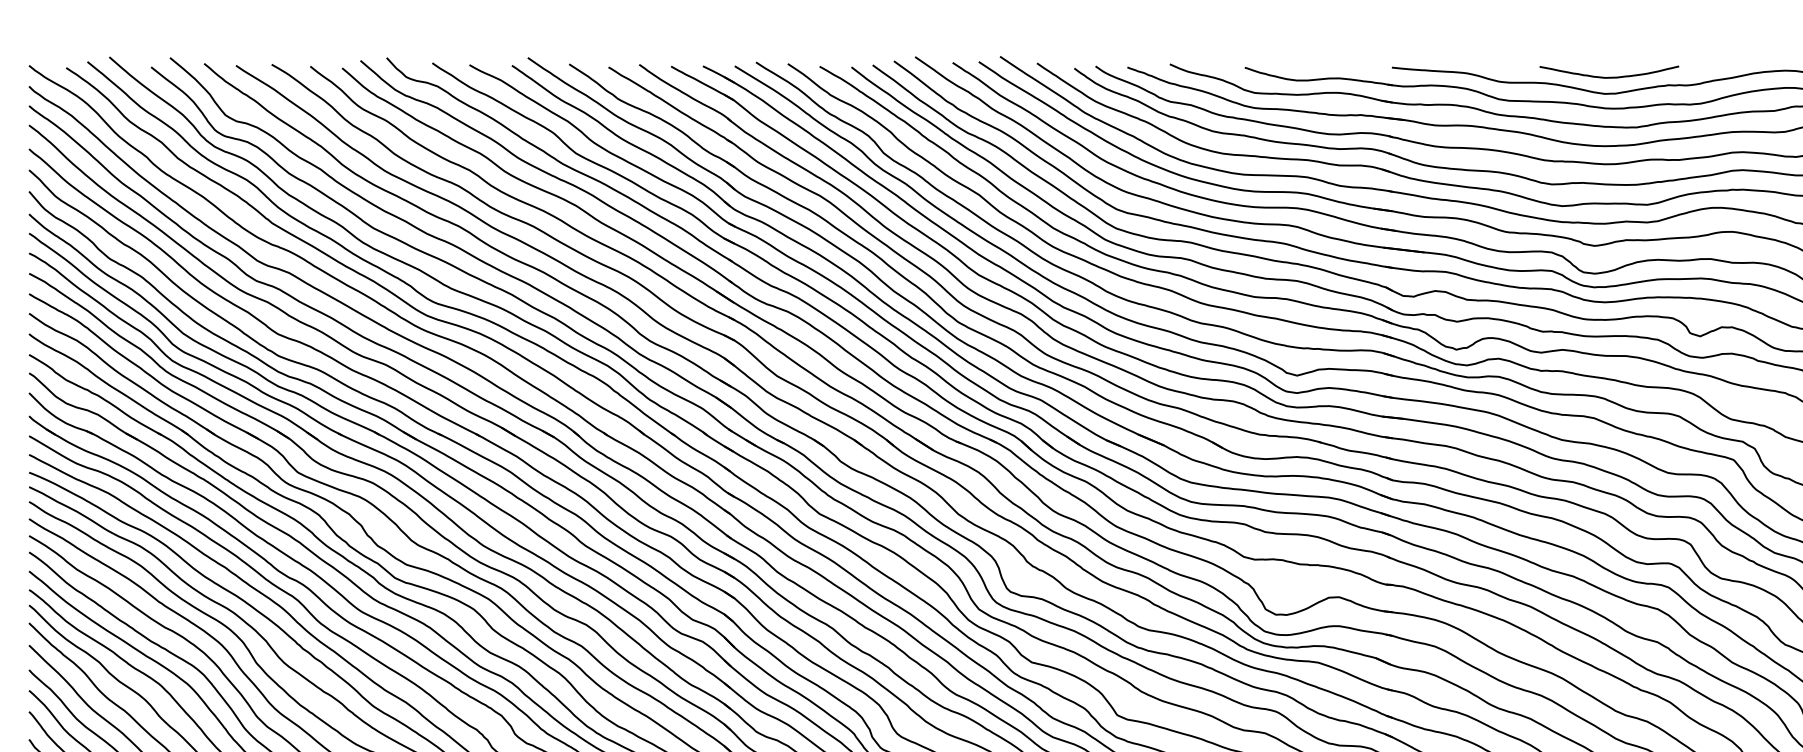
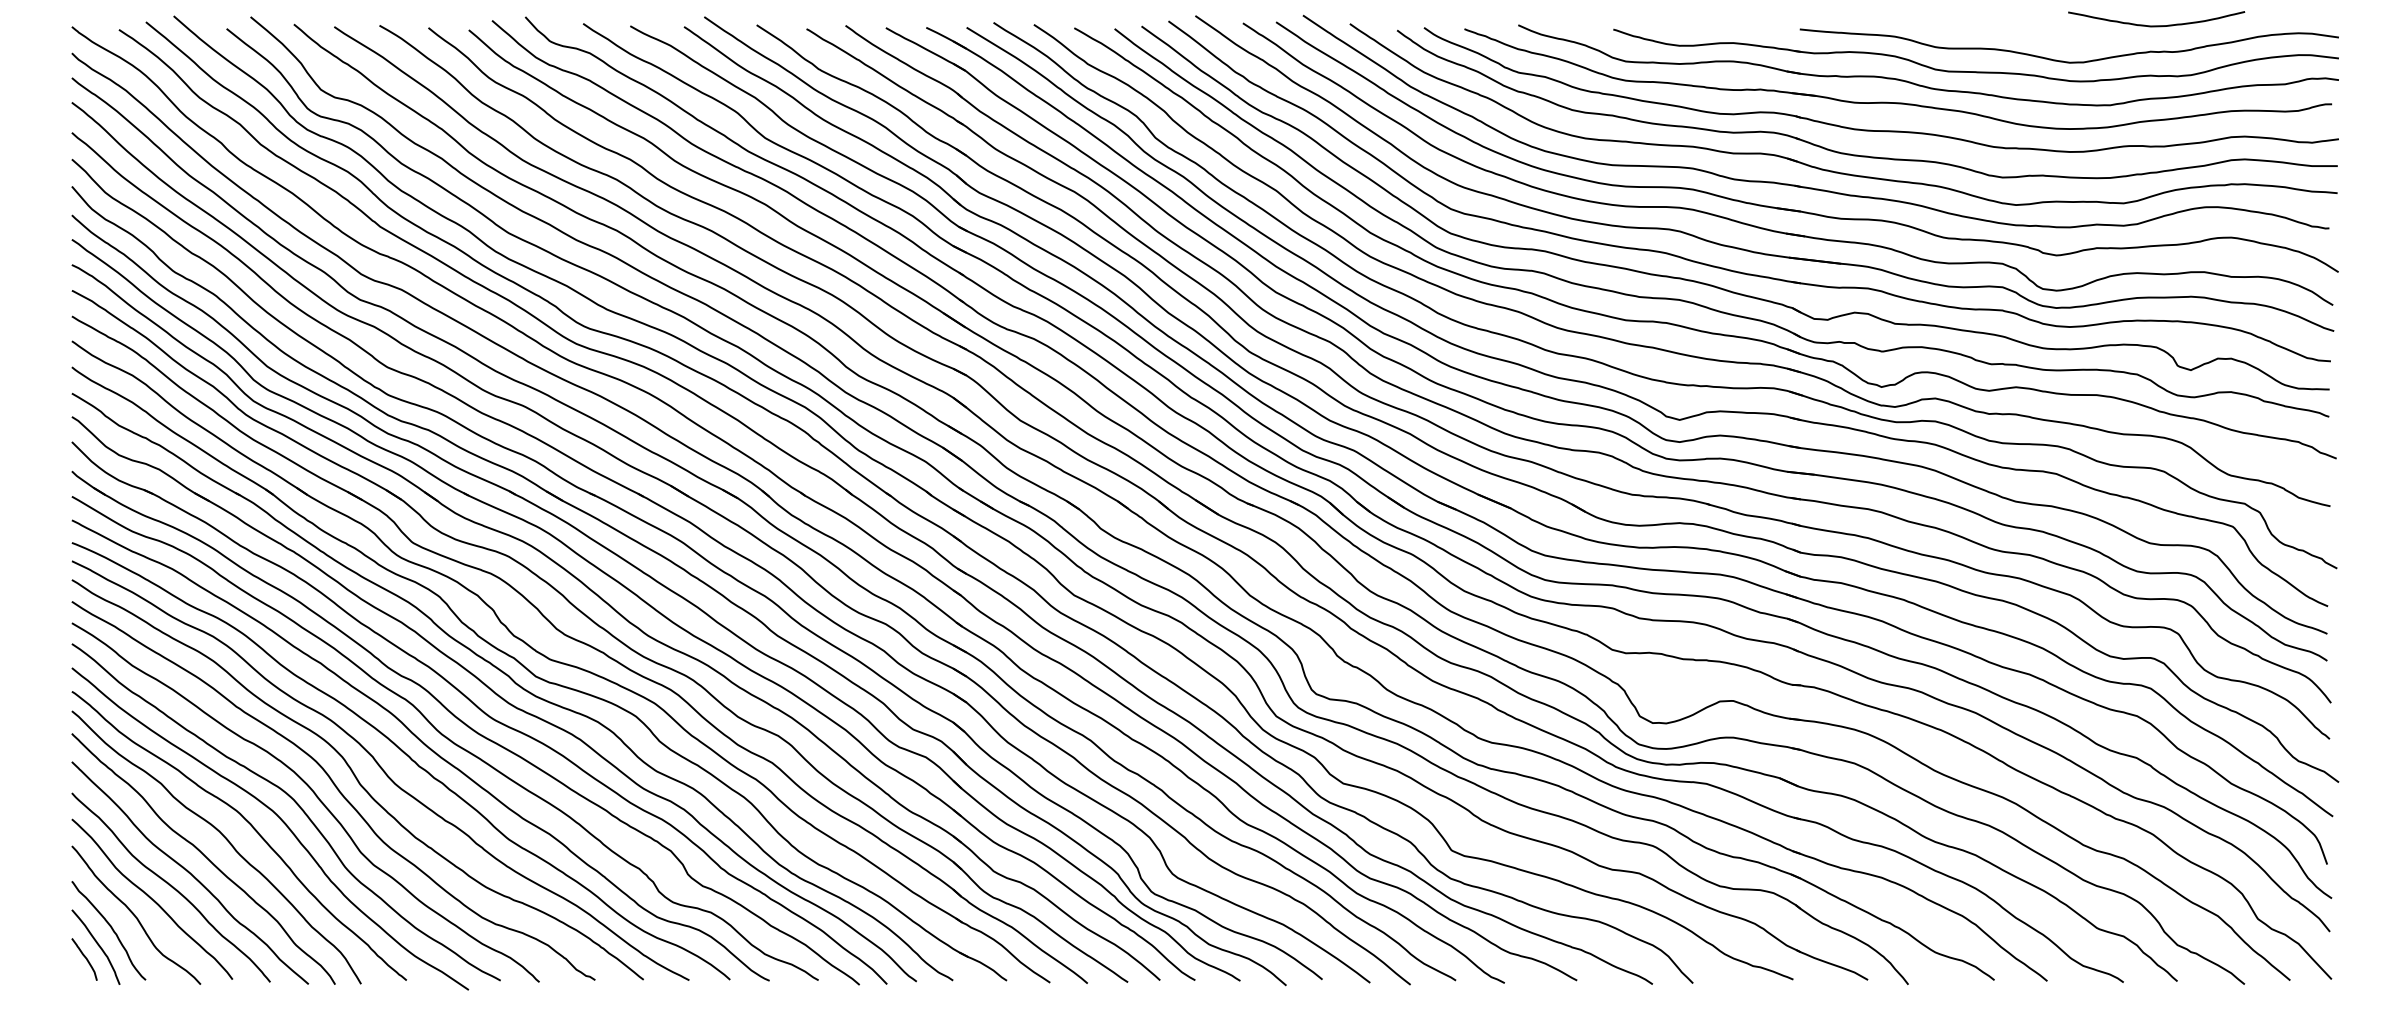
curve: (1609, 77) -> (2156, 25), moved

